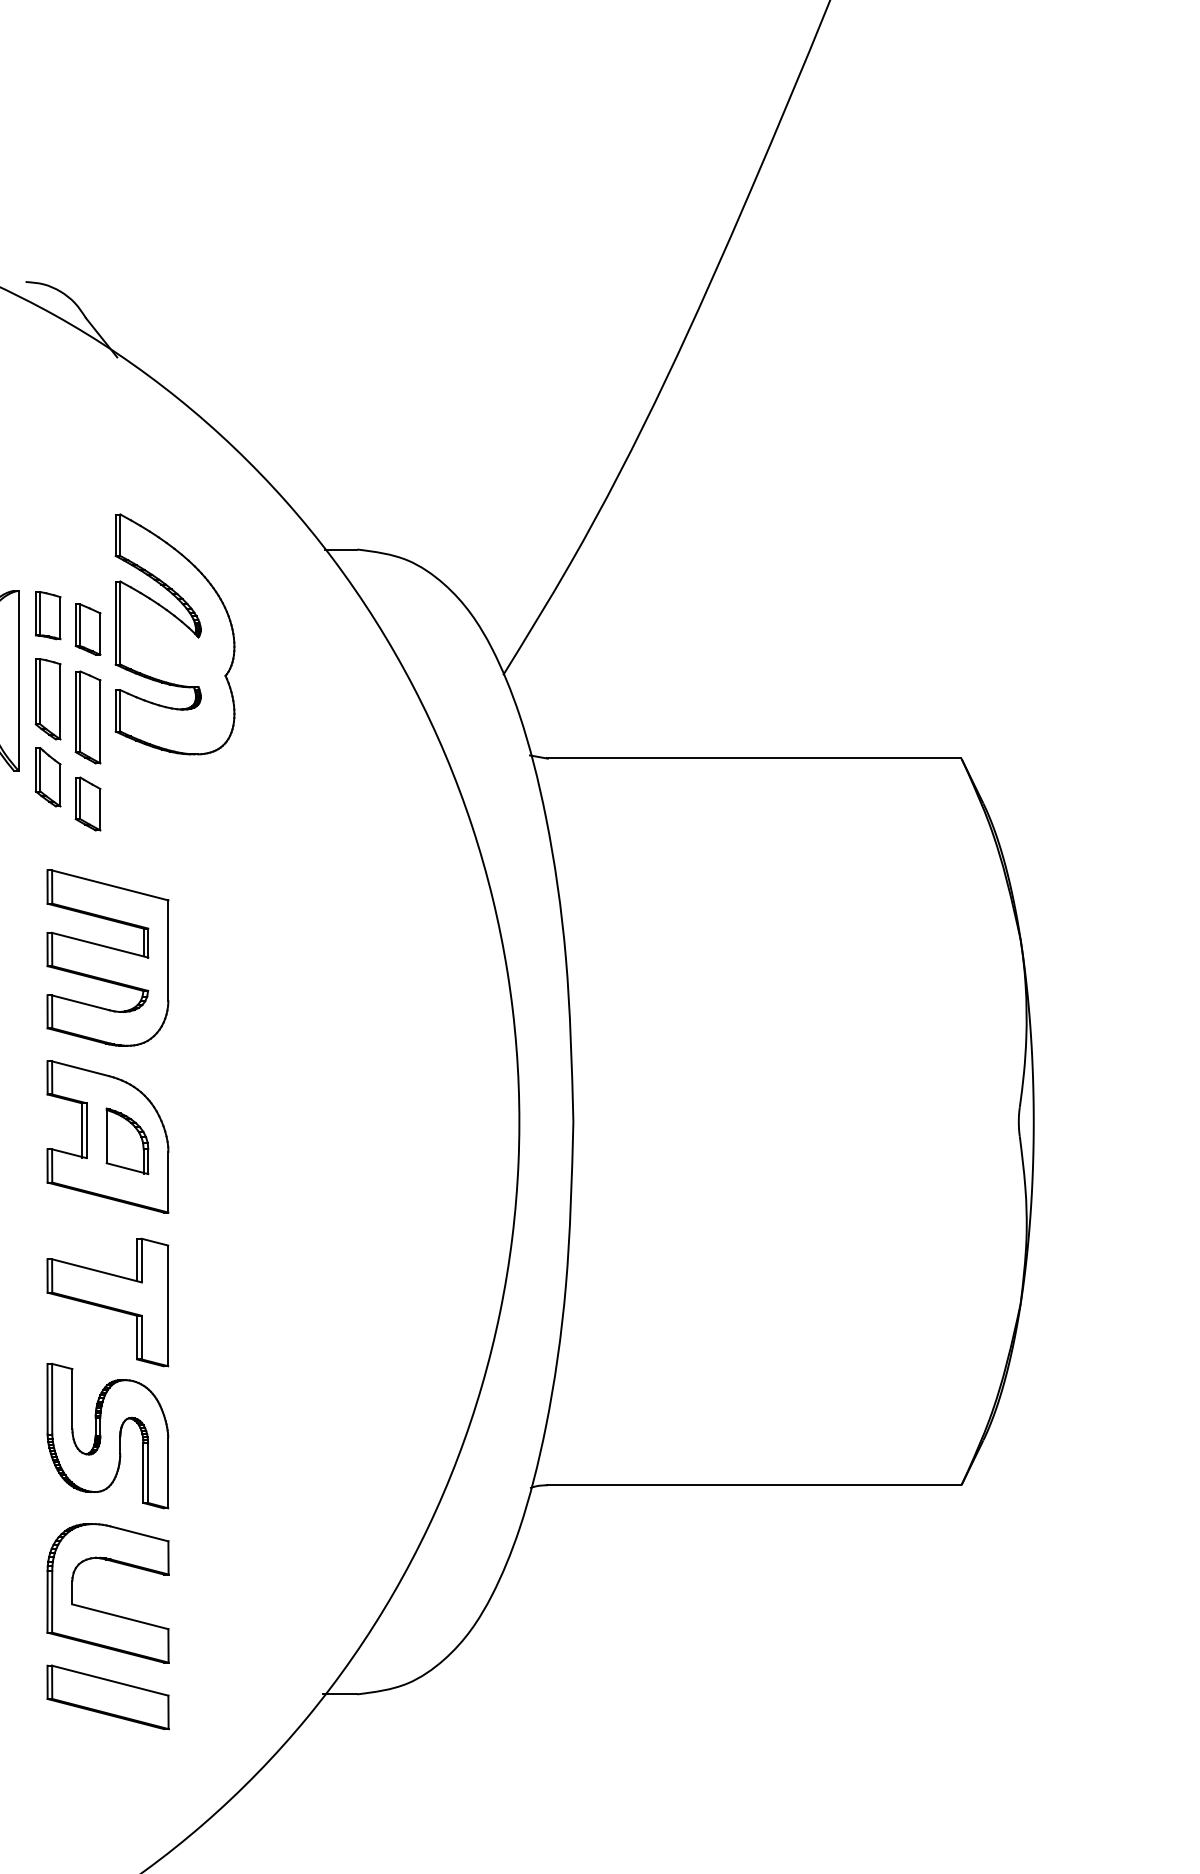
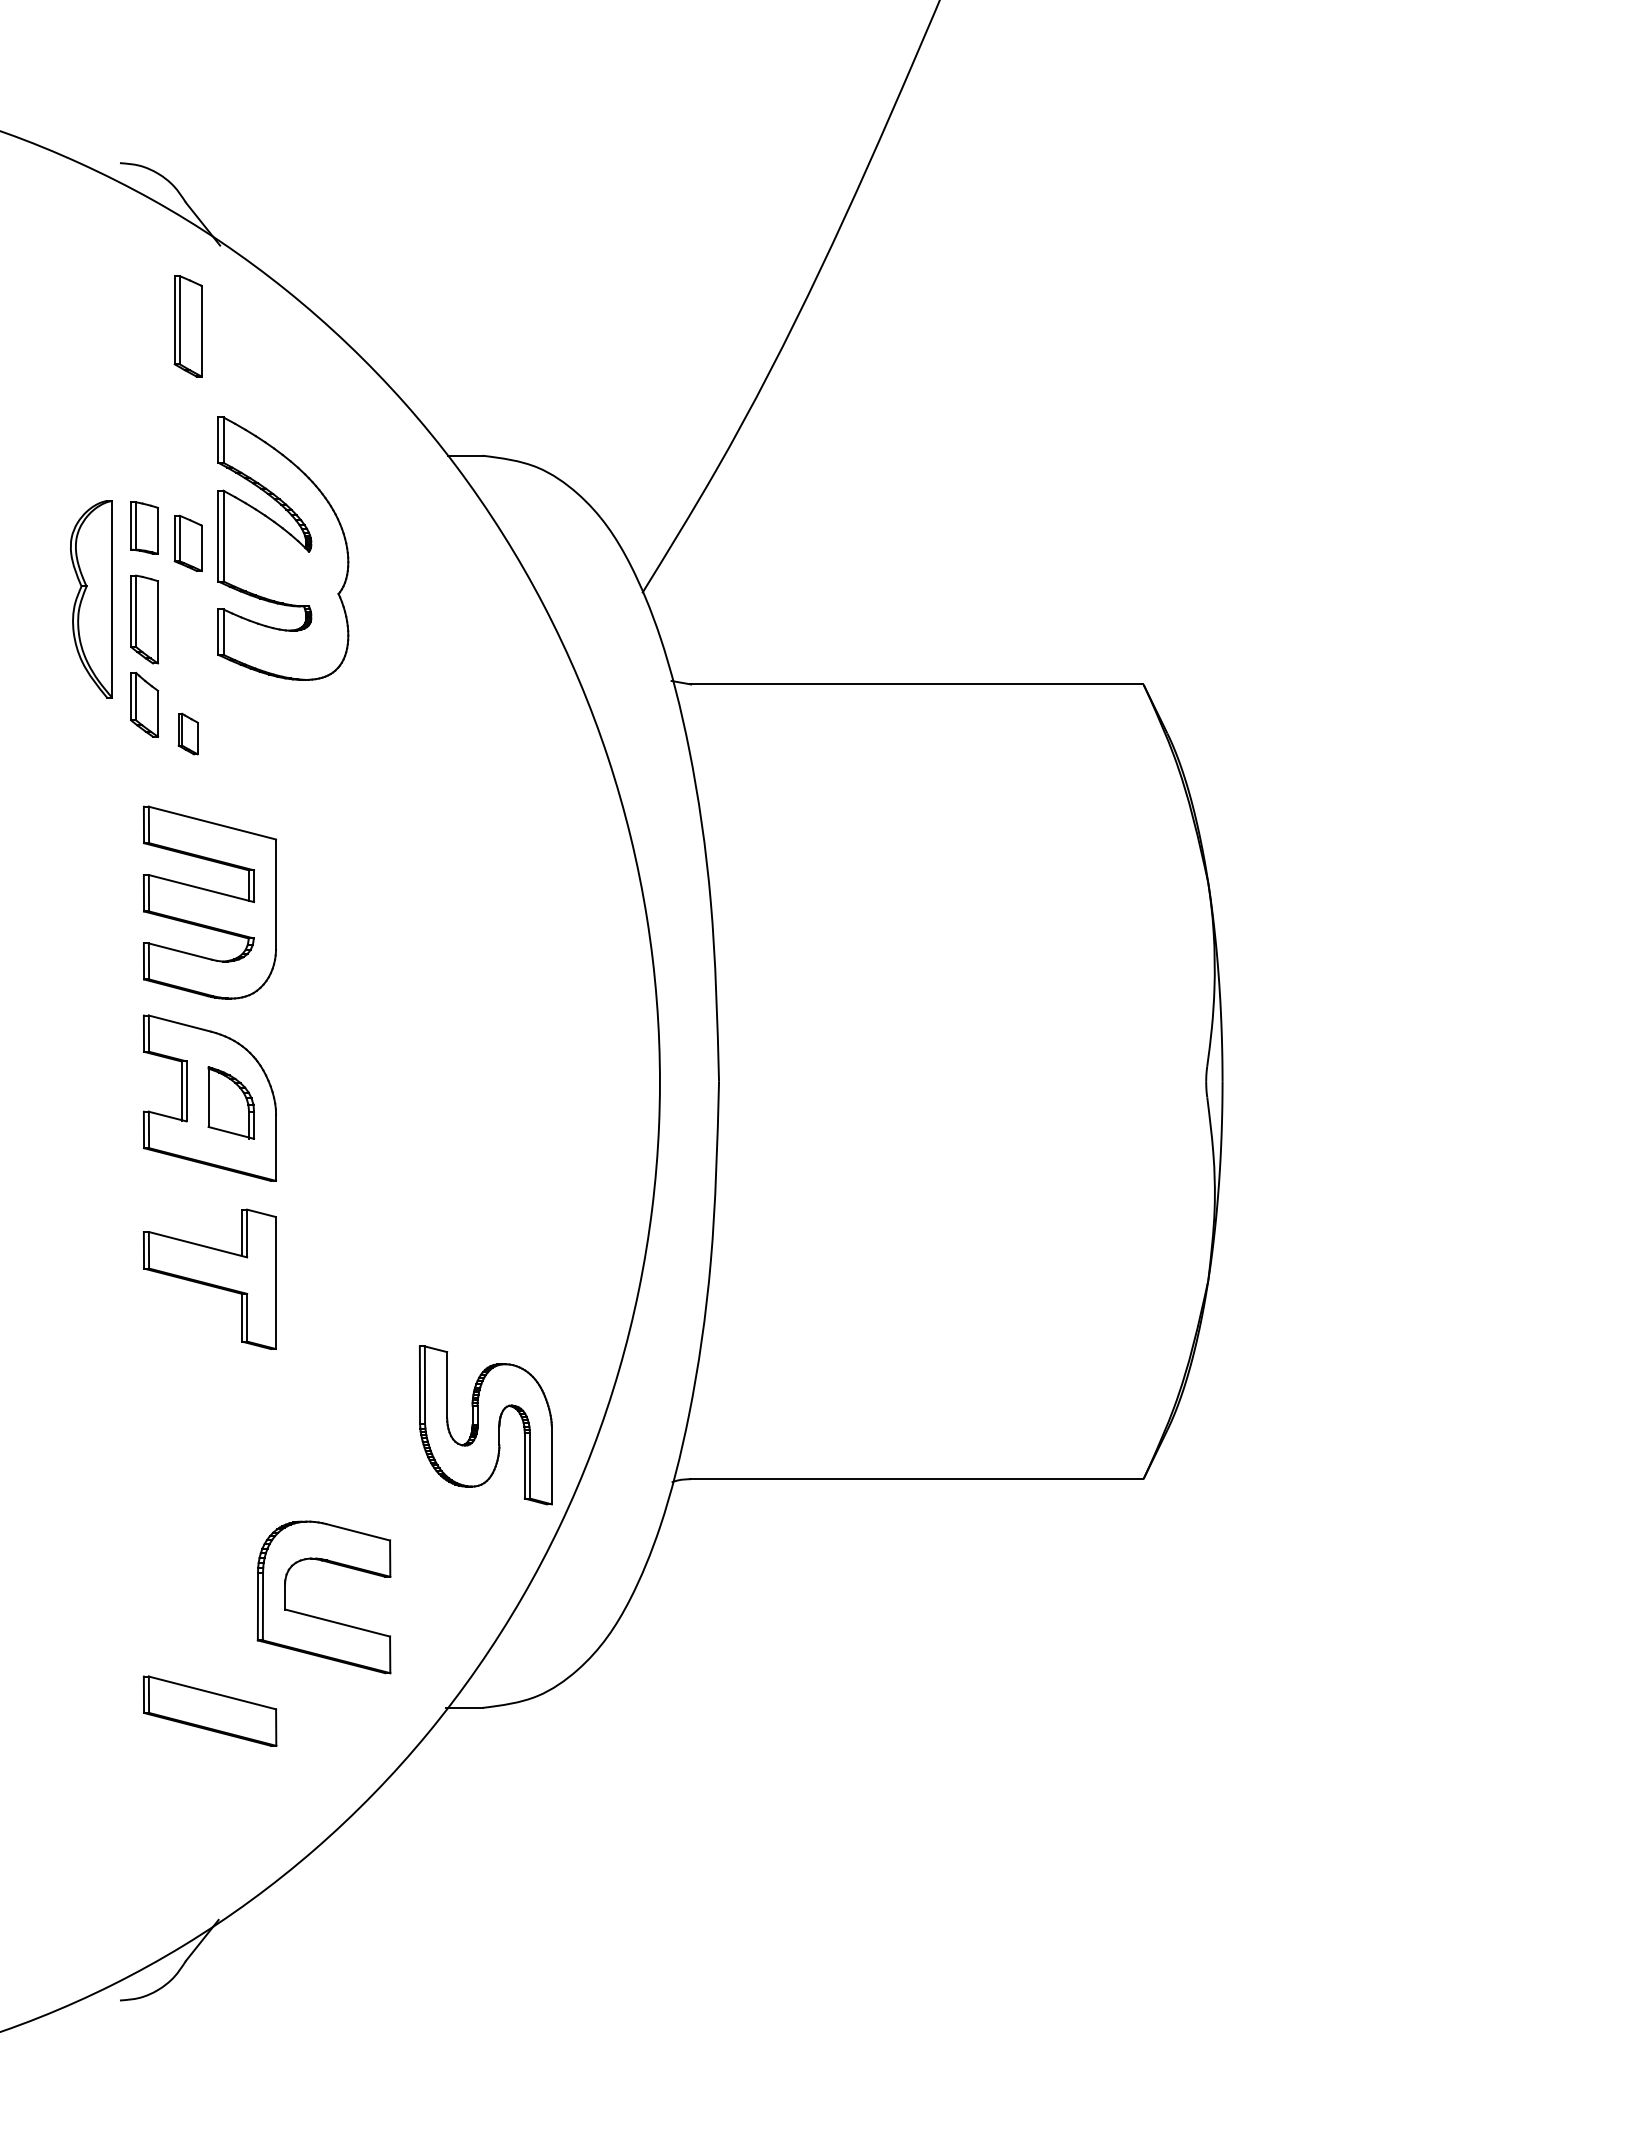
part: (87, 717) -> (187, 326), moved
part: (87, 803) -> (187, 733), size x0.7
part: (107, 1436) -> (485, 1425), moved
part: (102, 1610) -> (317, 1616), moved

